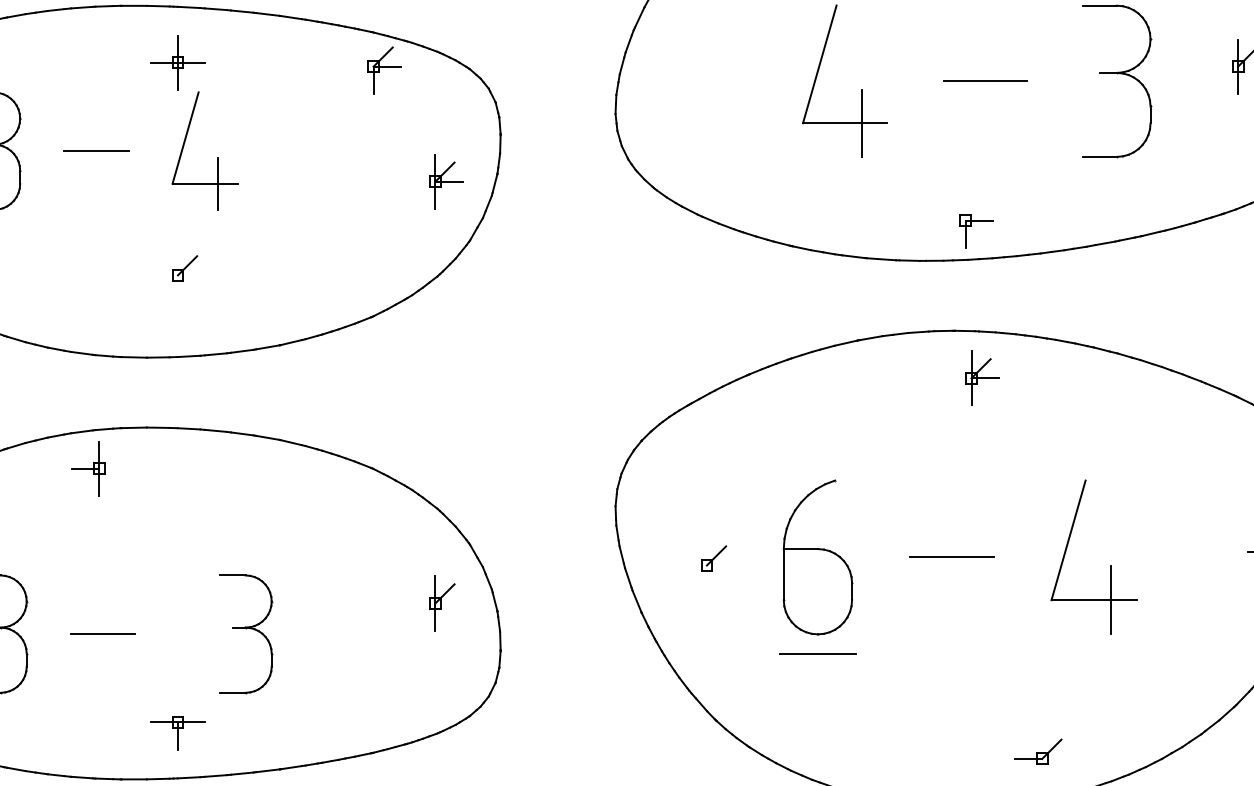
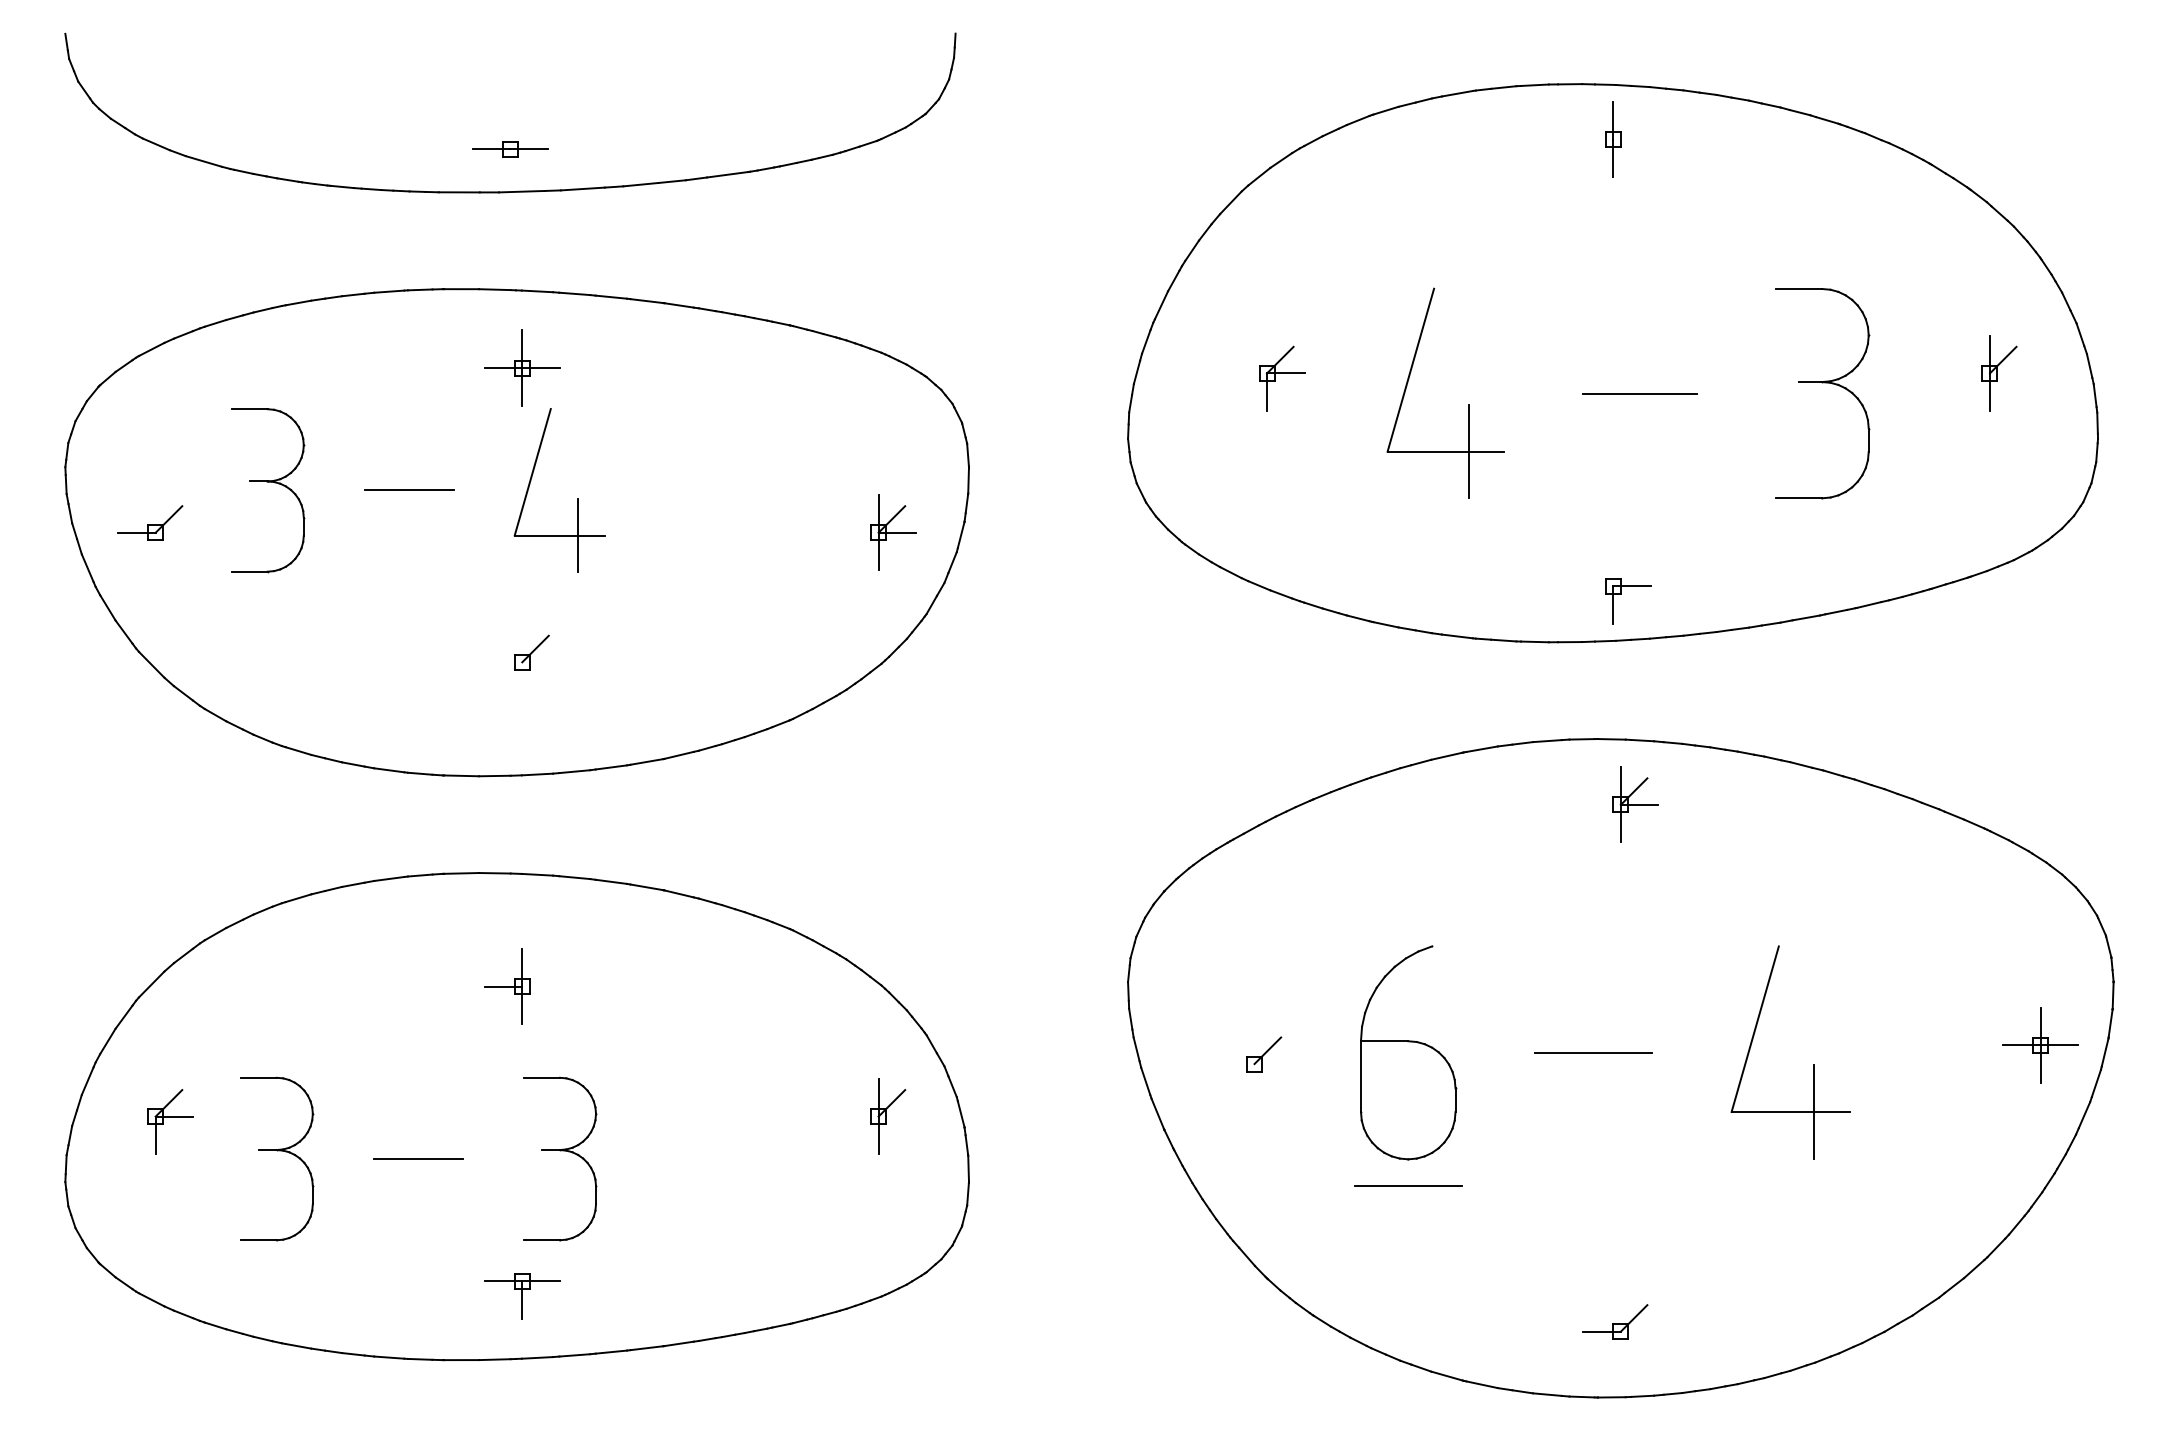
part: (384, 70) -> (1282, 378), moved
part: (88, 468) -> (507, 986), moved
part: (246, 628) -> (560, 1151), moved
part: (1038, 751) -> (1615, 1321), moved

